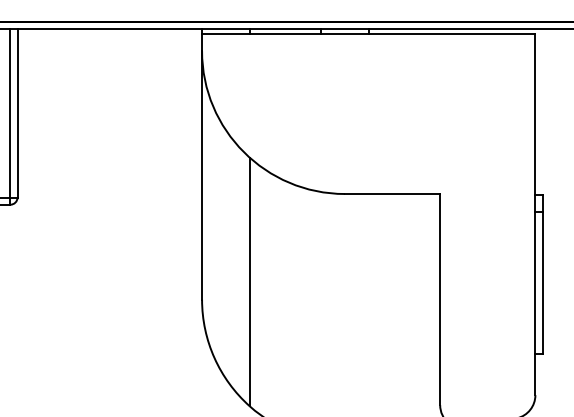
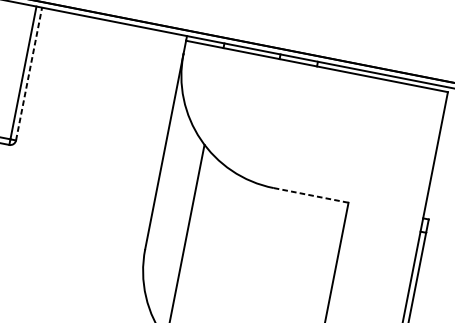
line: (17, 113) -> (28, 74), solid -> dashed
line: (392, 194) -> (311, 195), solid -> dashed

